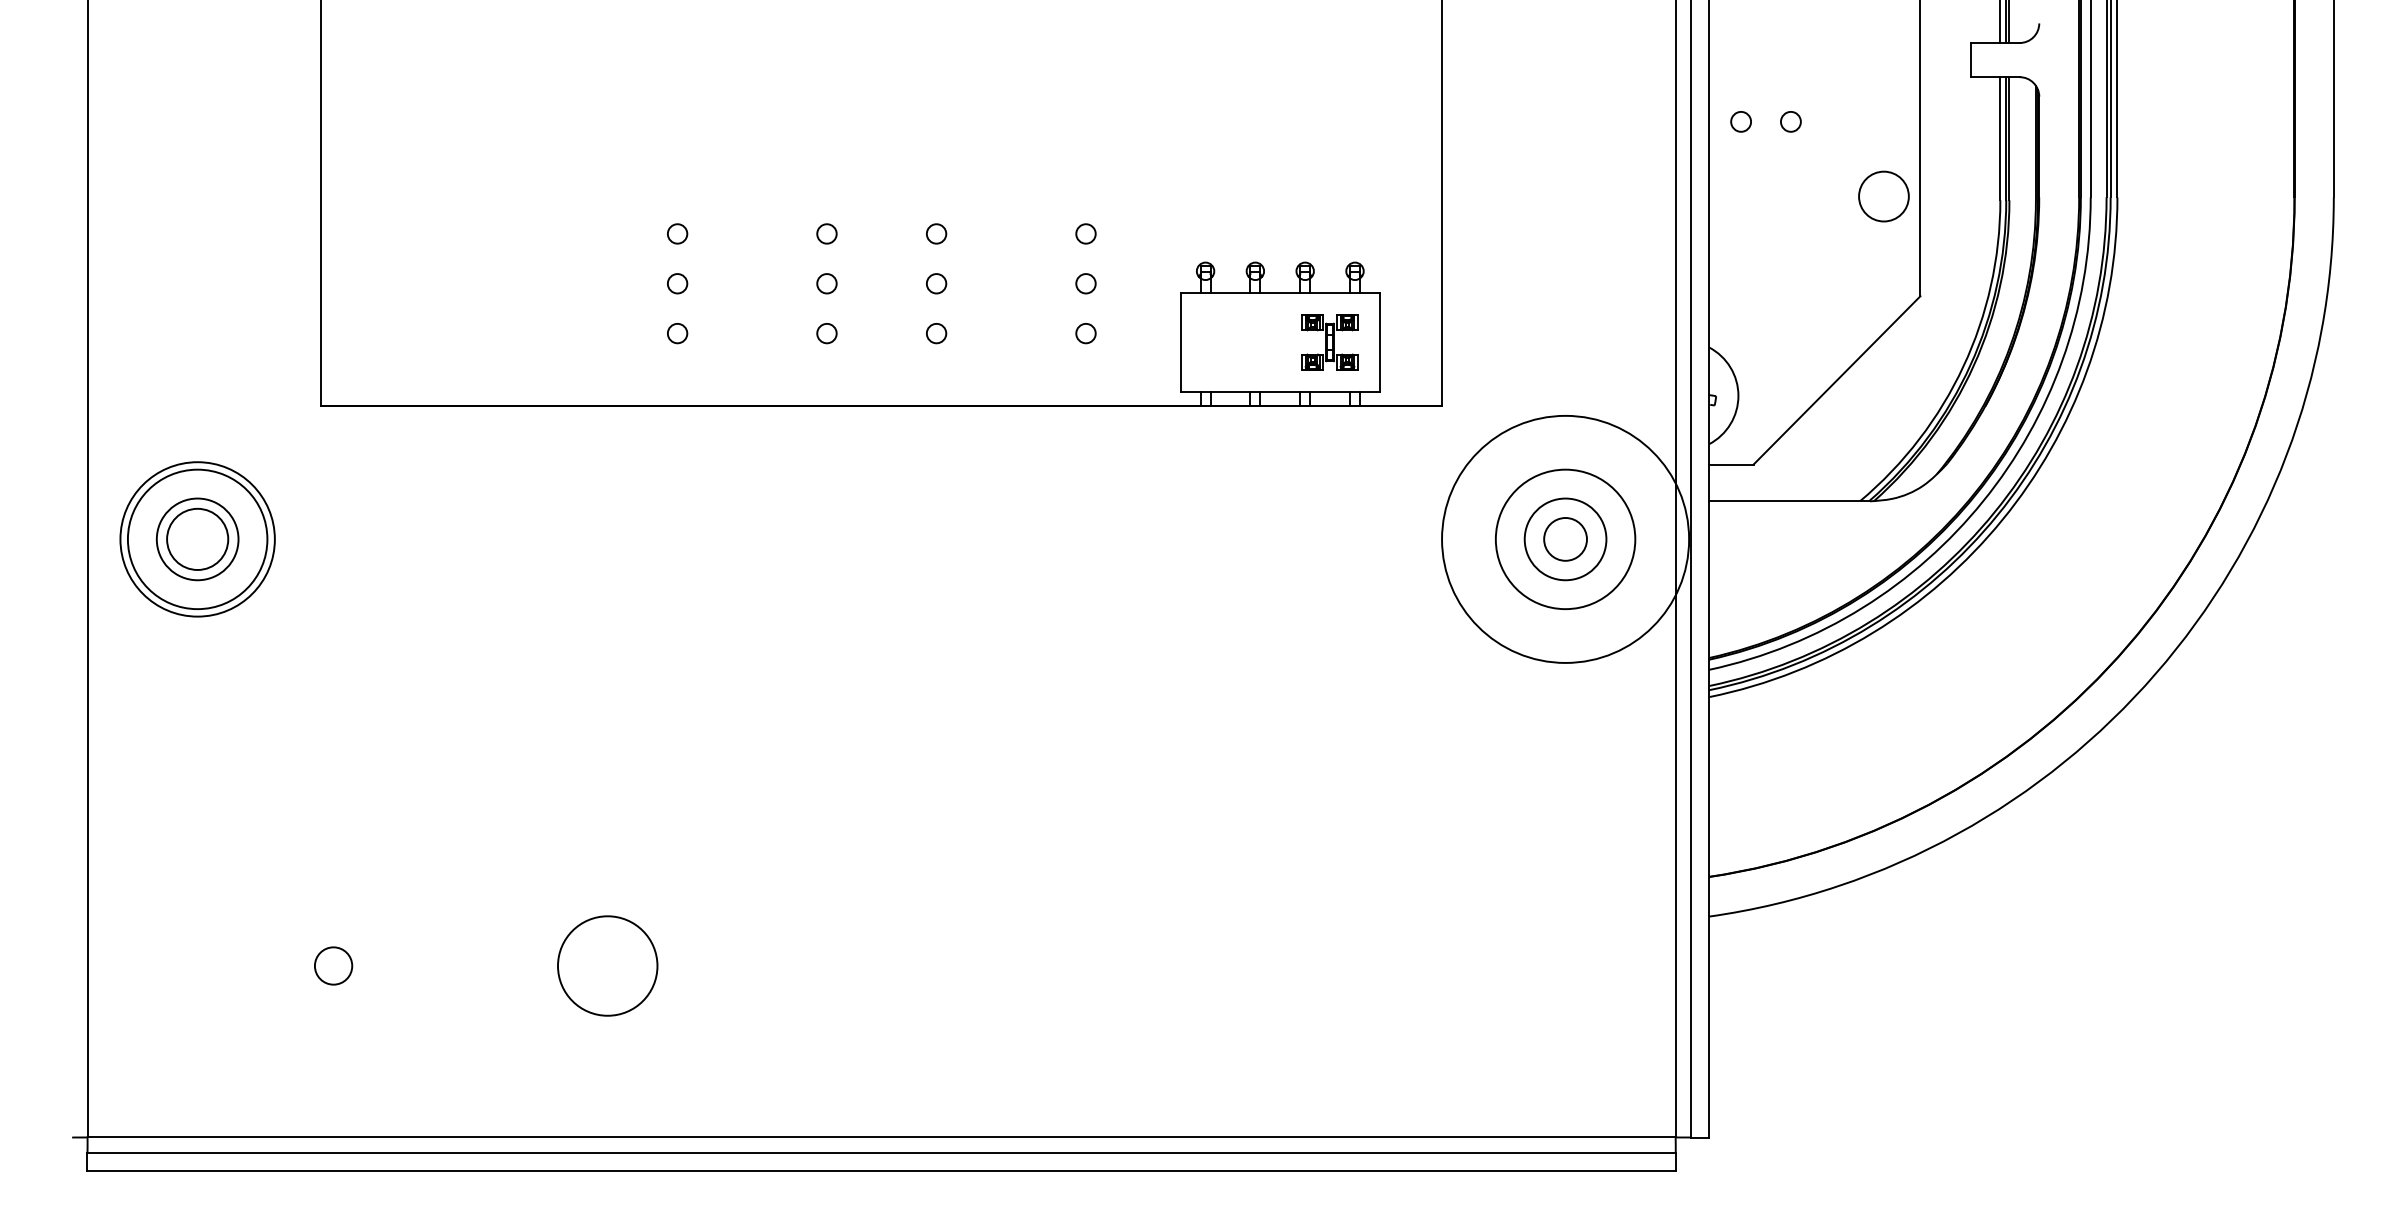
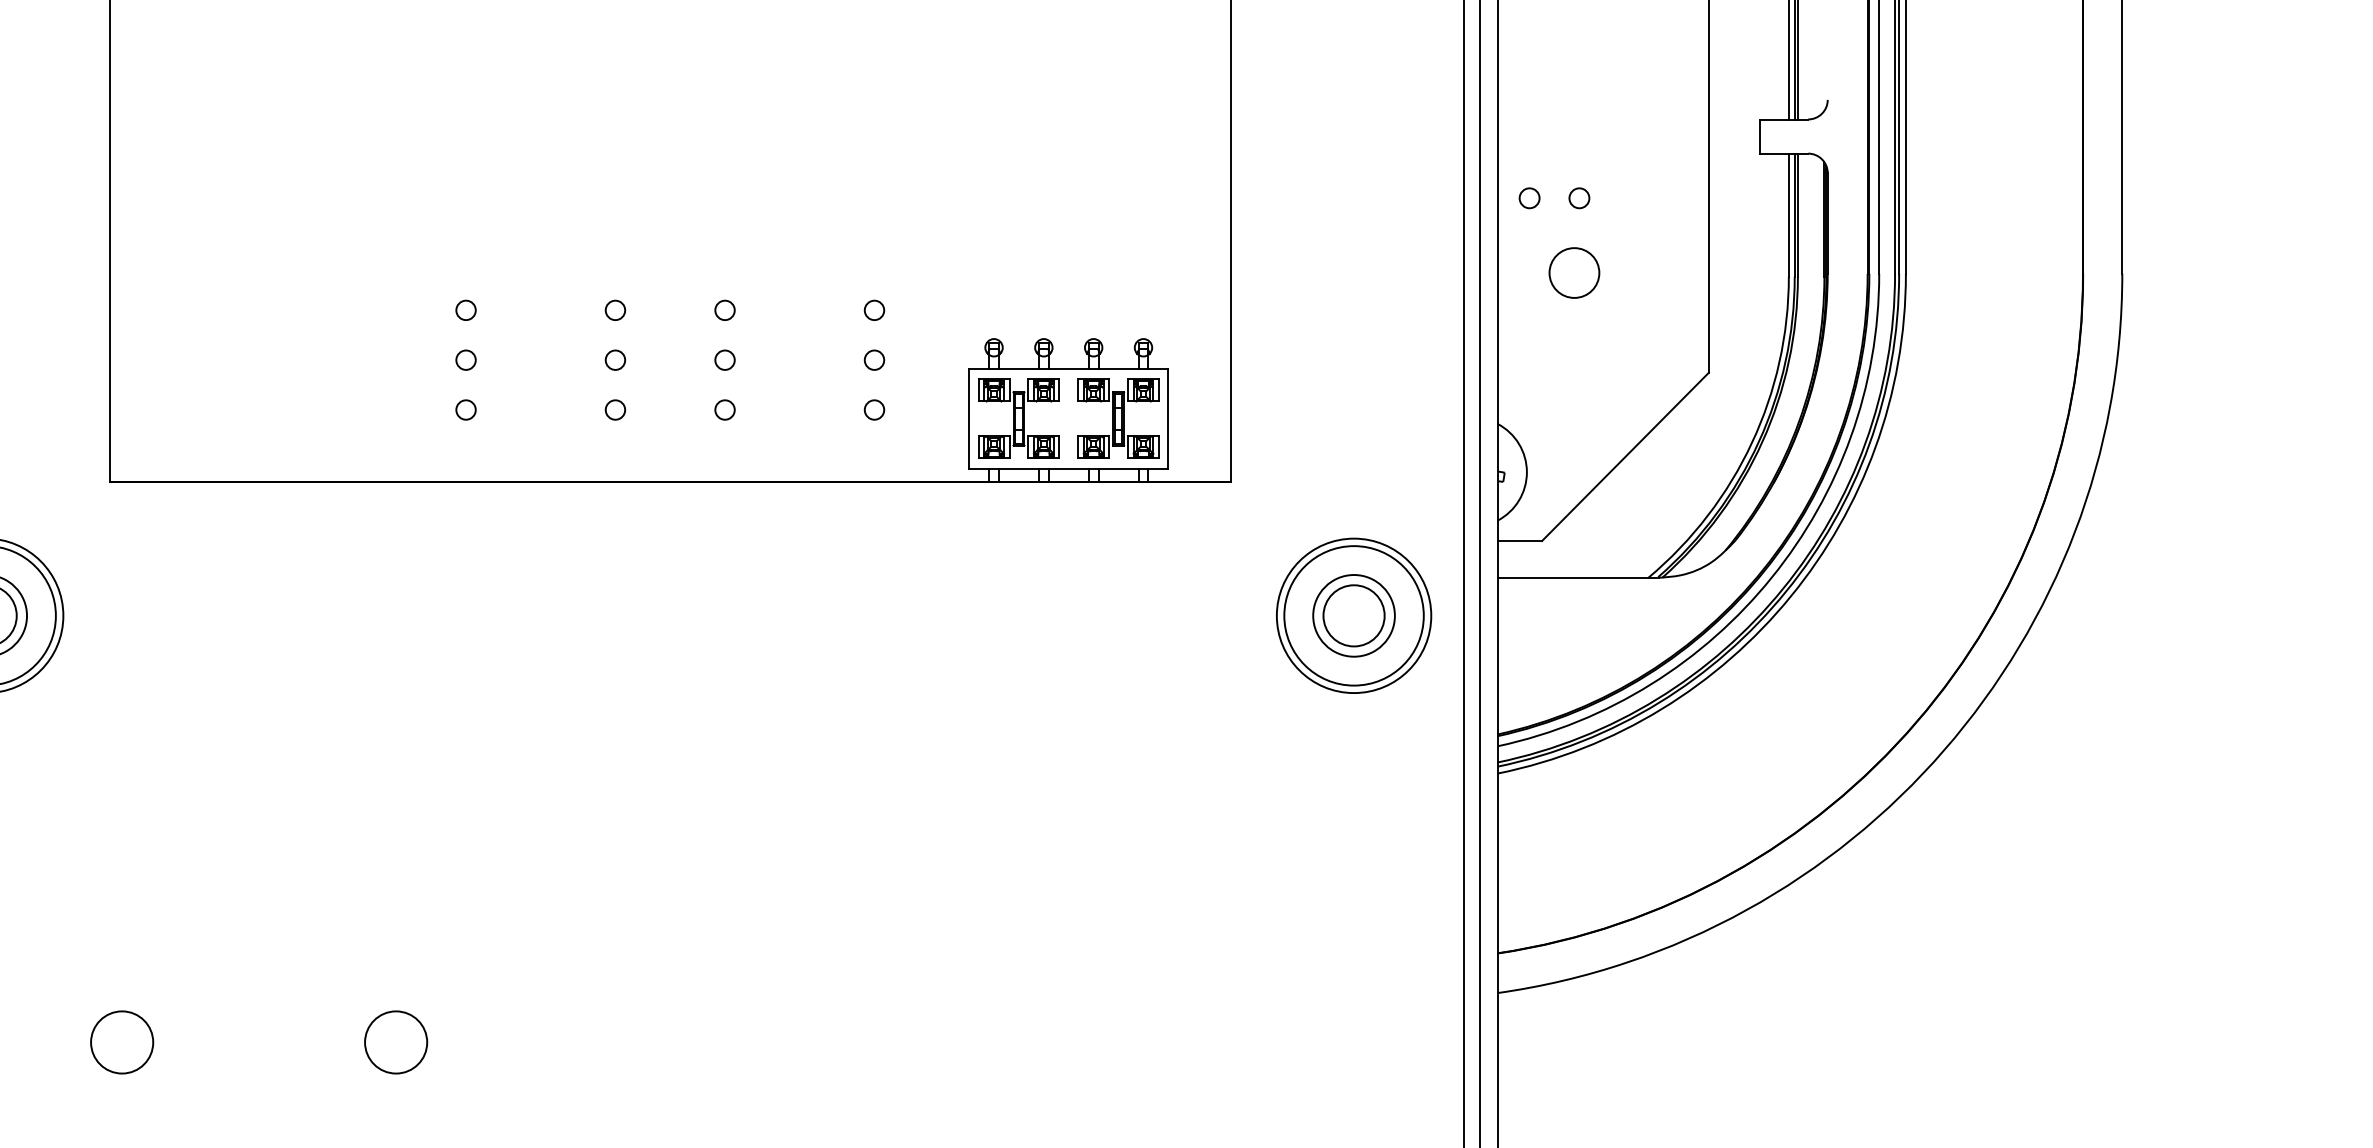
circle: (1883, 196) -> (1573, 272), moved
part: (1230, 342) -> (1018, 418), added
part: (1329, 342) -> (1117, 418), size x1.43
circle: (1565, 539) -> (1353, 615), size x0.62
circle: (1565, 539) -> (1353, 615), size x1.43
circle: (333, 965) -> (121, 1041), size x1.67
circle: (607, 965) -> (395, 1041), size x0.62

